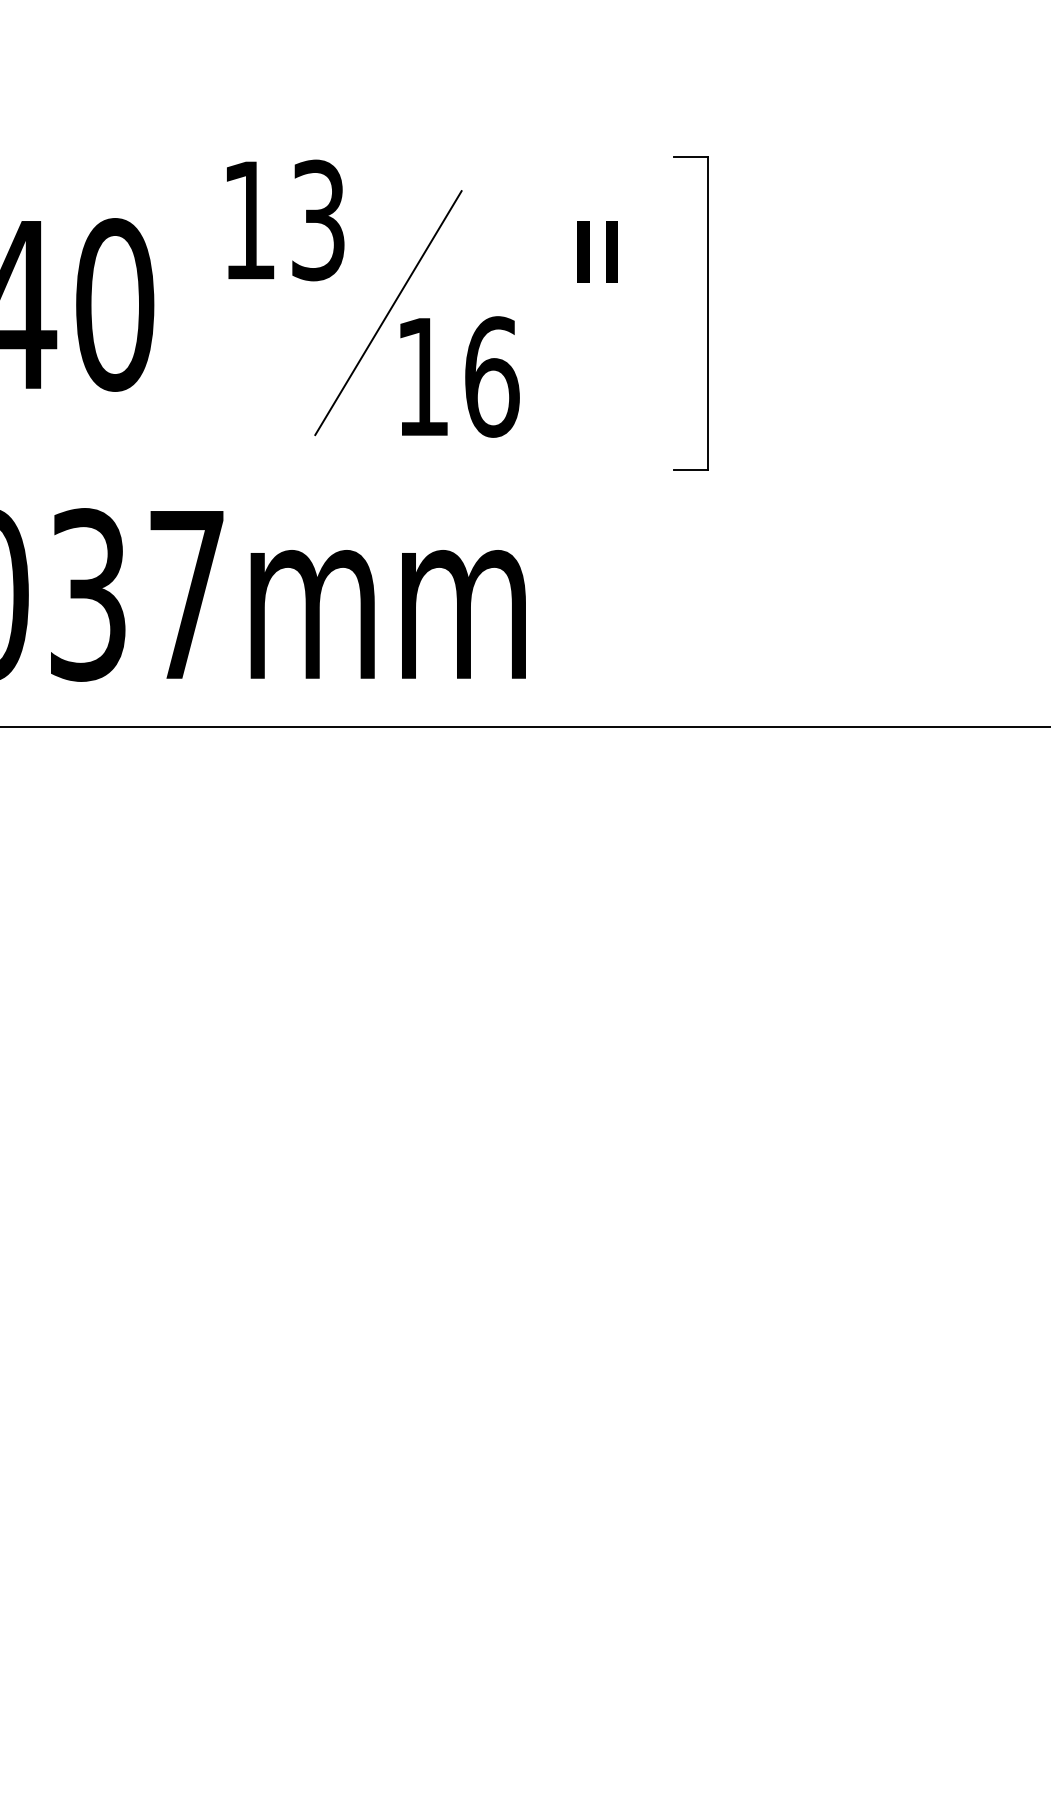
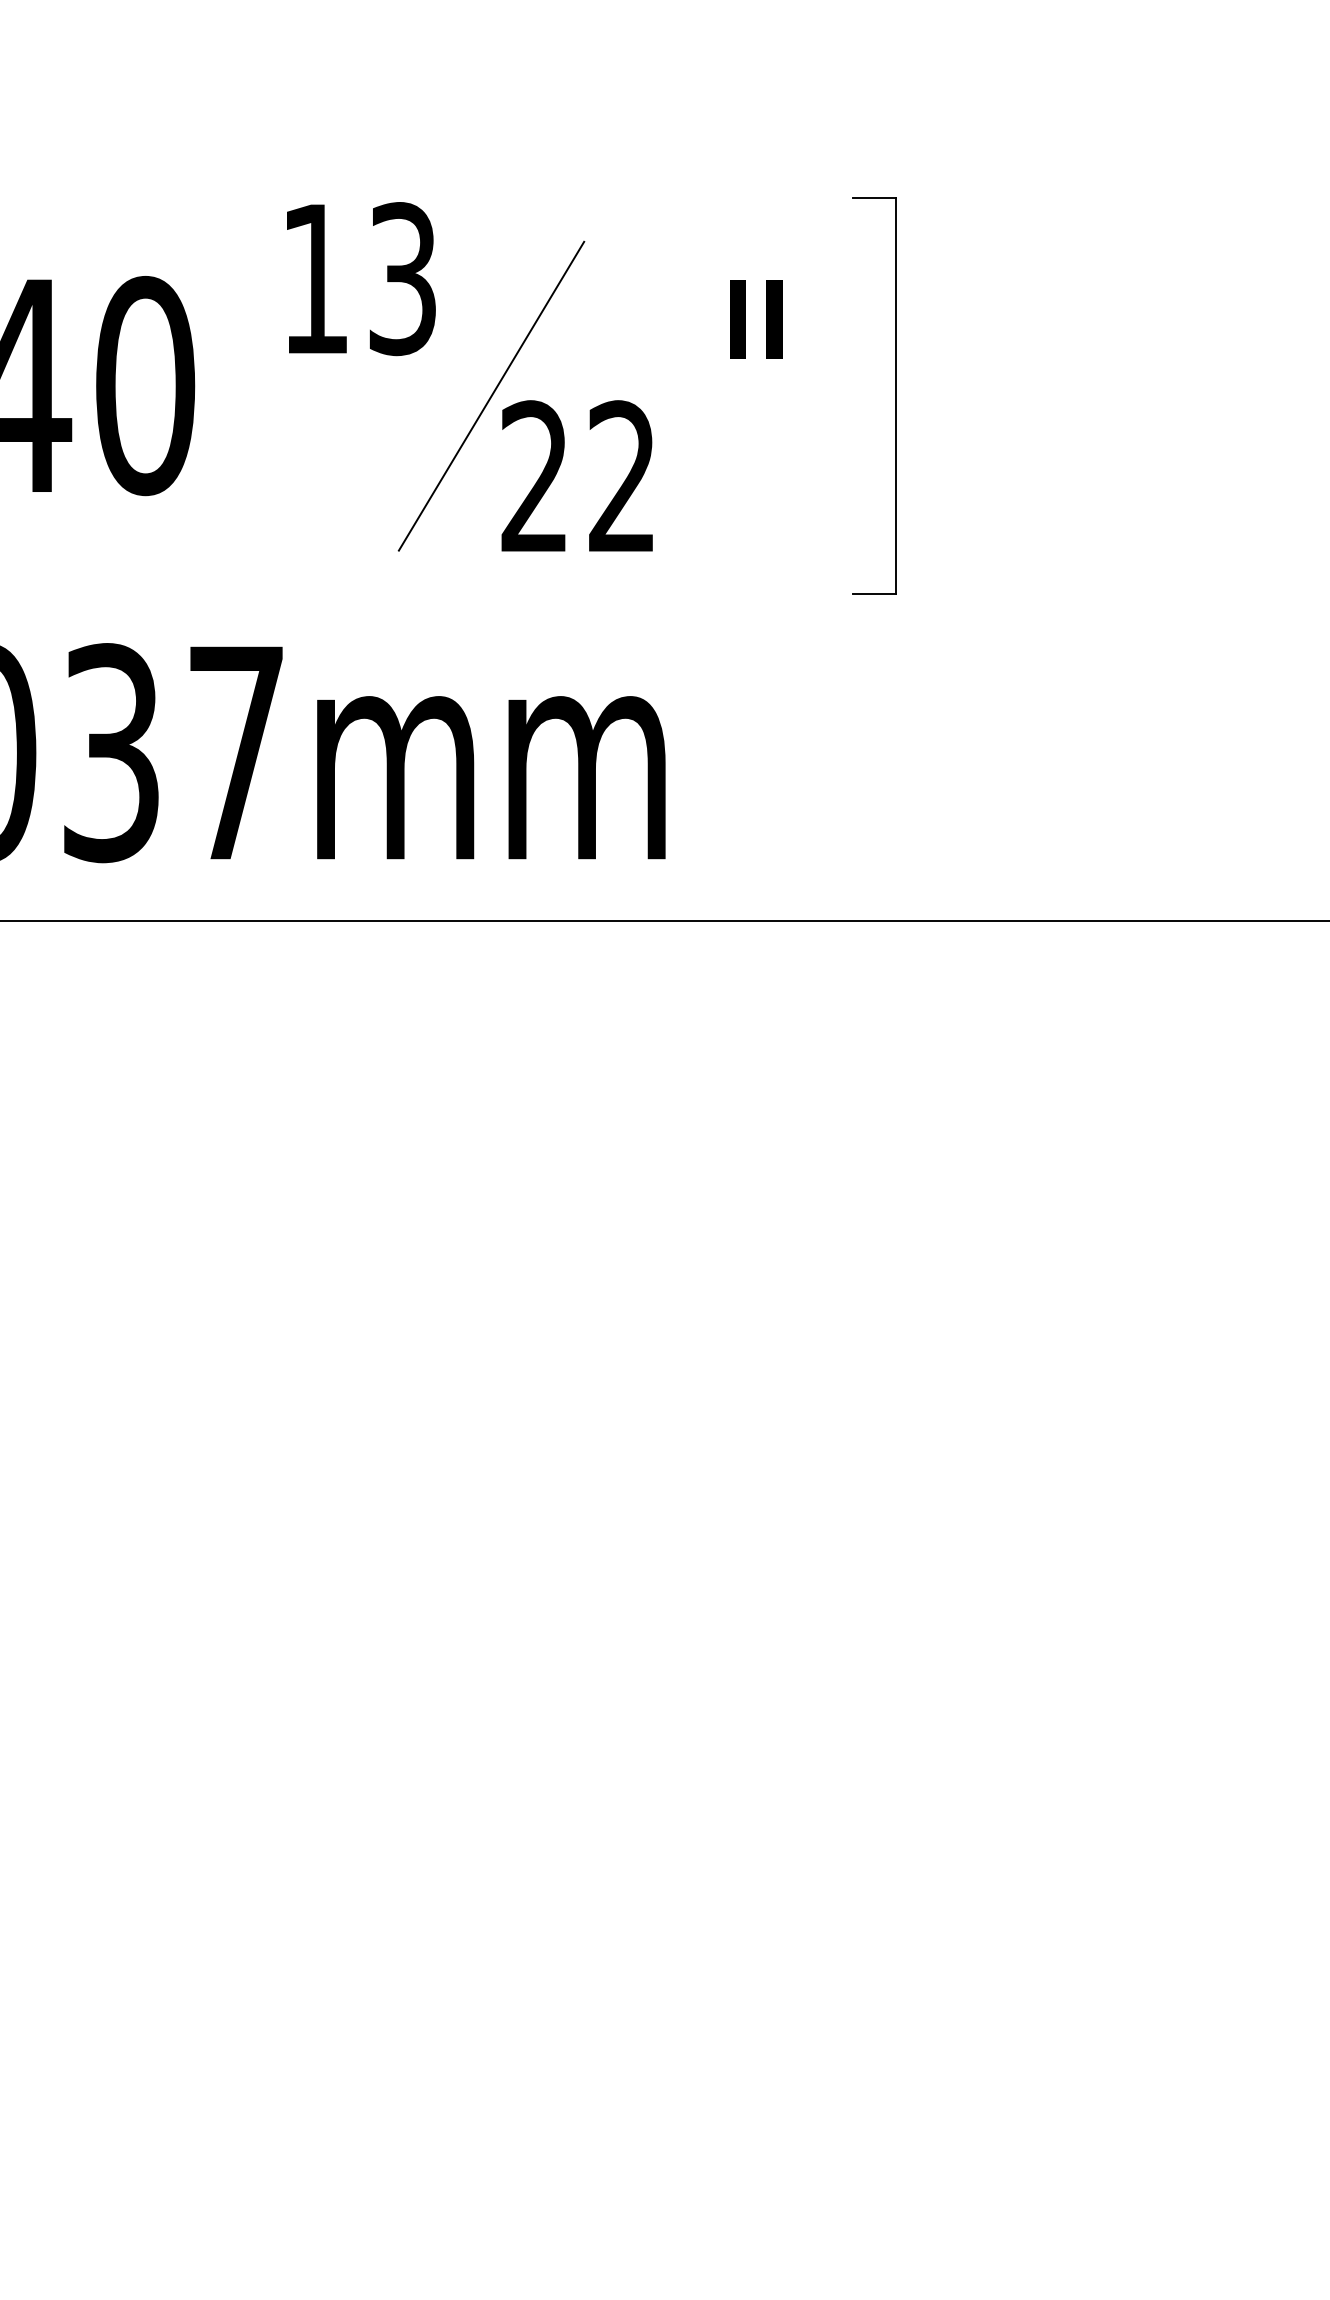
text: (457, 376) -> (578, 476), 16 -> 22

